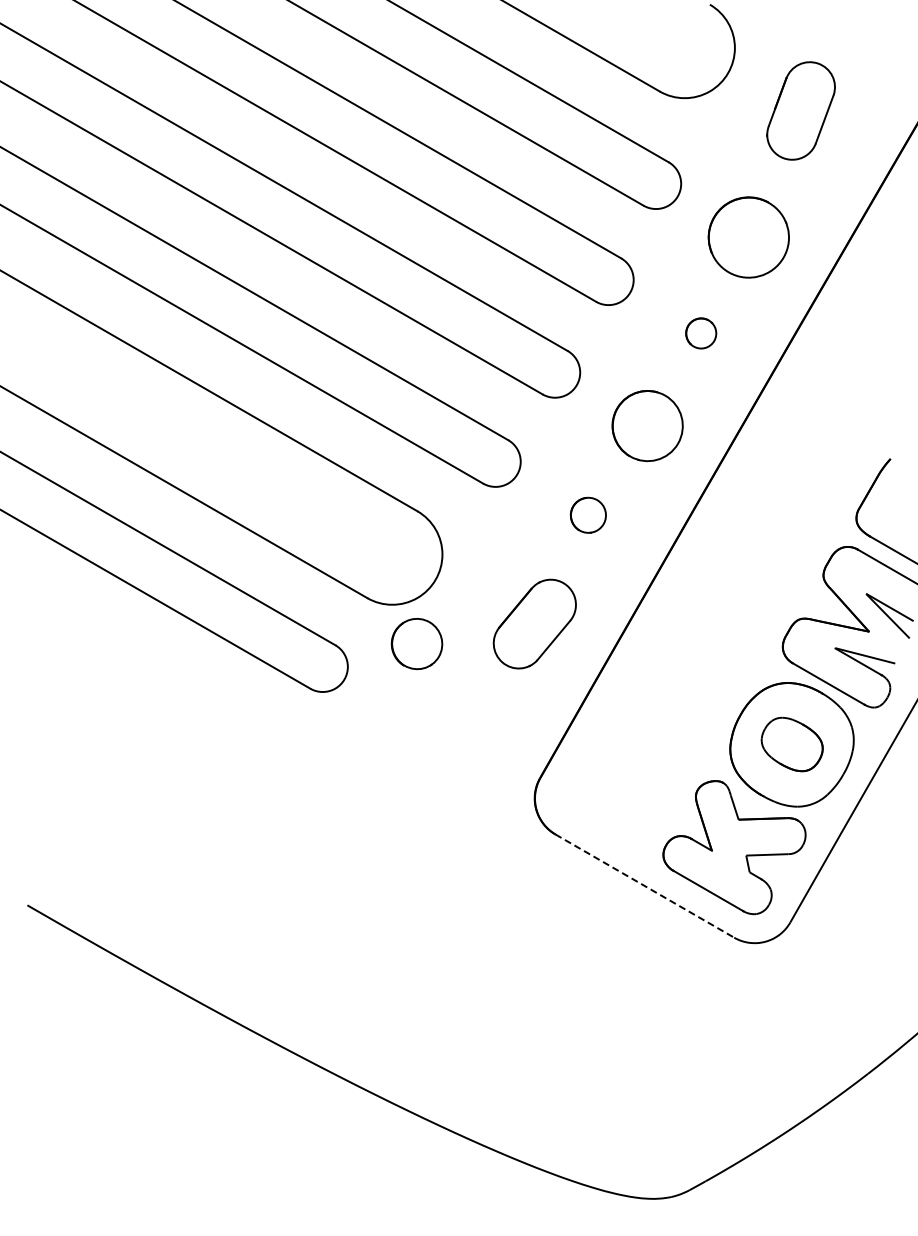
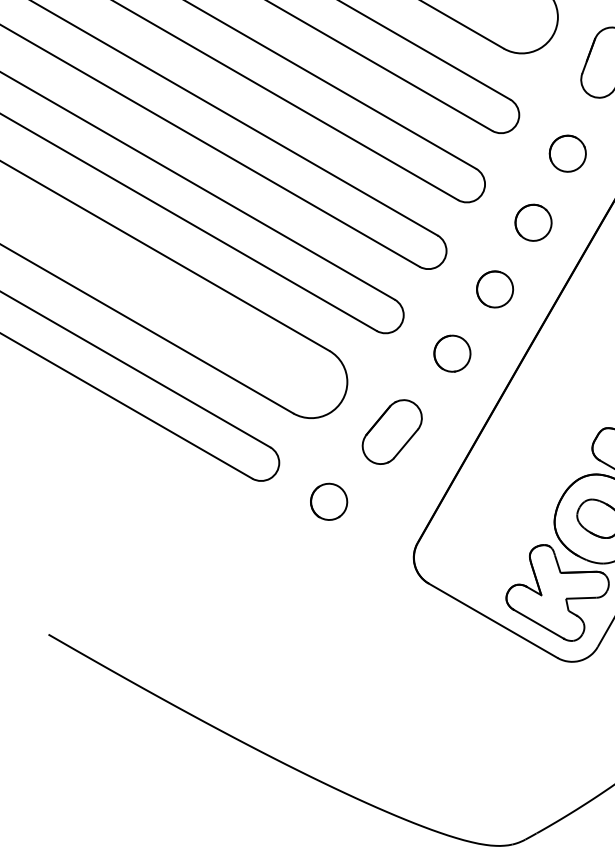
part: (748, 237) -> (567, 153), size x0.62
part: (701, 333) -> (533, 222), size x1.67
part: (647, 425) -> (495, 289), size x0.71
part: (588, 515) -> (452, 353), size x1.43
part: (534, 623) -> (392, 431), moved
part: (416, 644) -> (328, 502), moved
line: (645, 886) -> (493, 621), dashed -> solid

